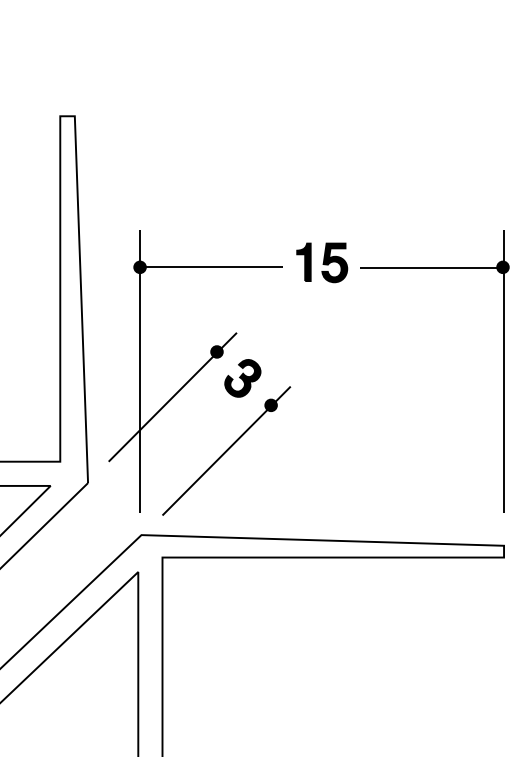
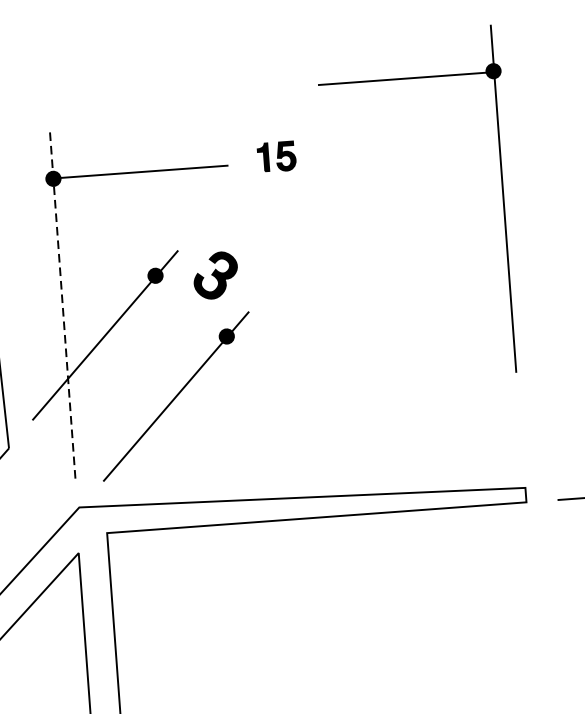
part: (322, 262) -> (276, 156), size x0.6
line: (140, 371) -> (63, 306), solid -> dashed
part: (503, 371) -> (503, 199), moved
part: (242, 378) -> (215, 275), moved

